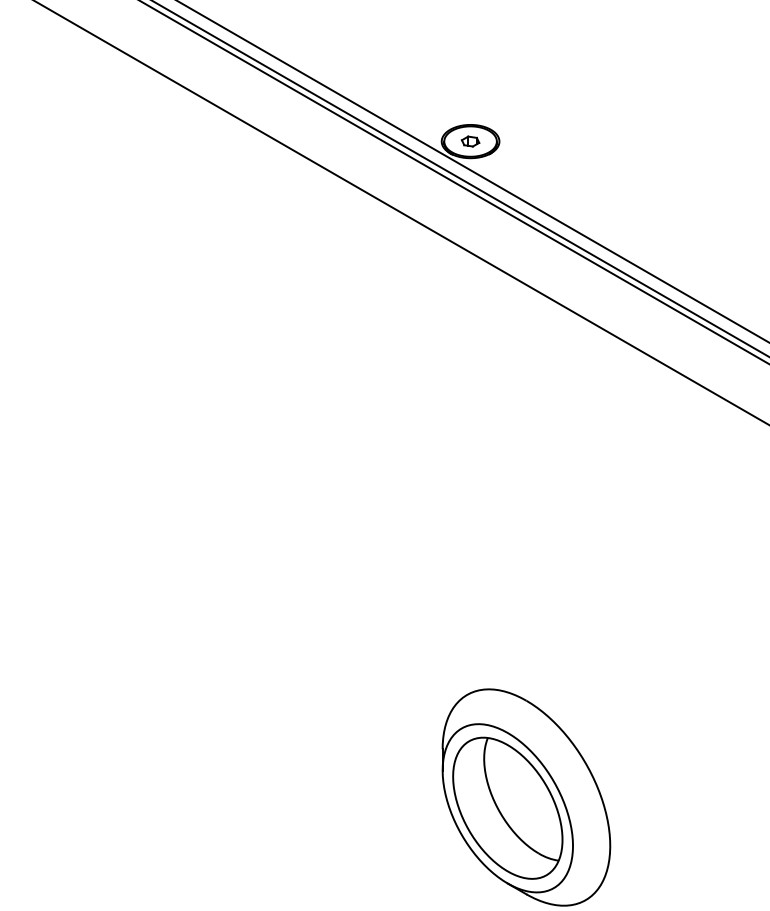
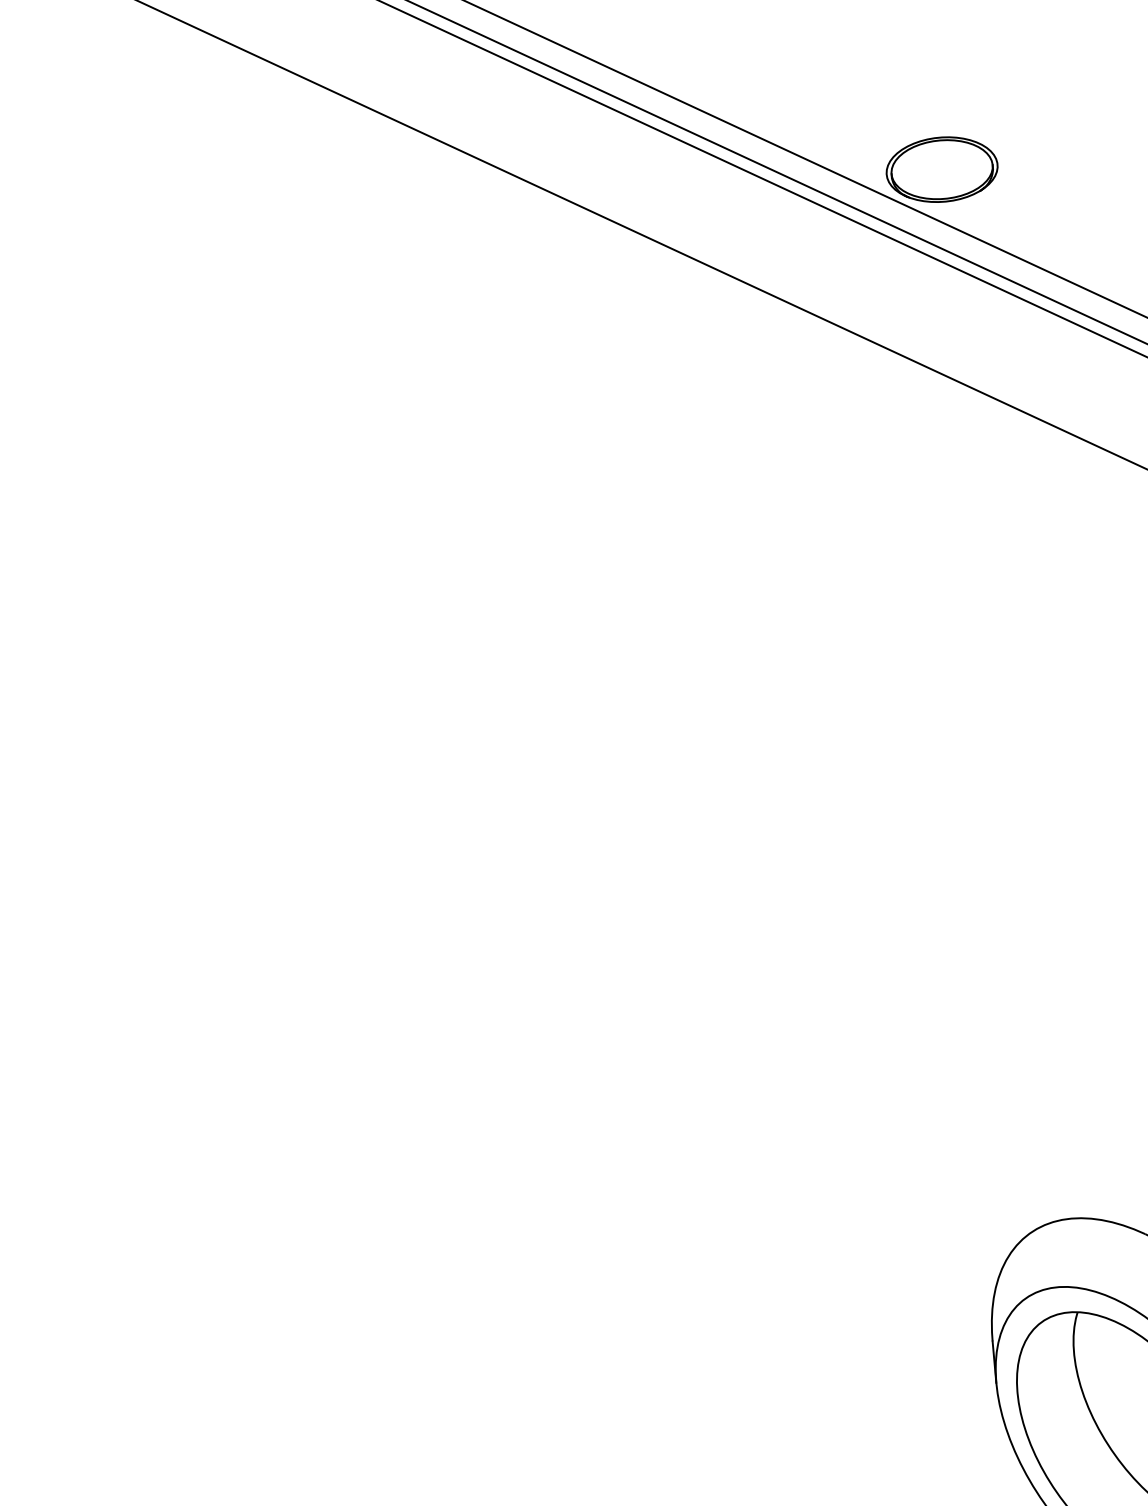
part: (470, 141) -> (941, 169), removed

